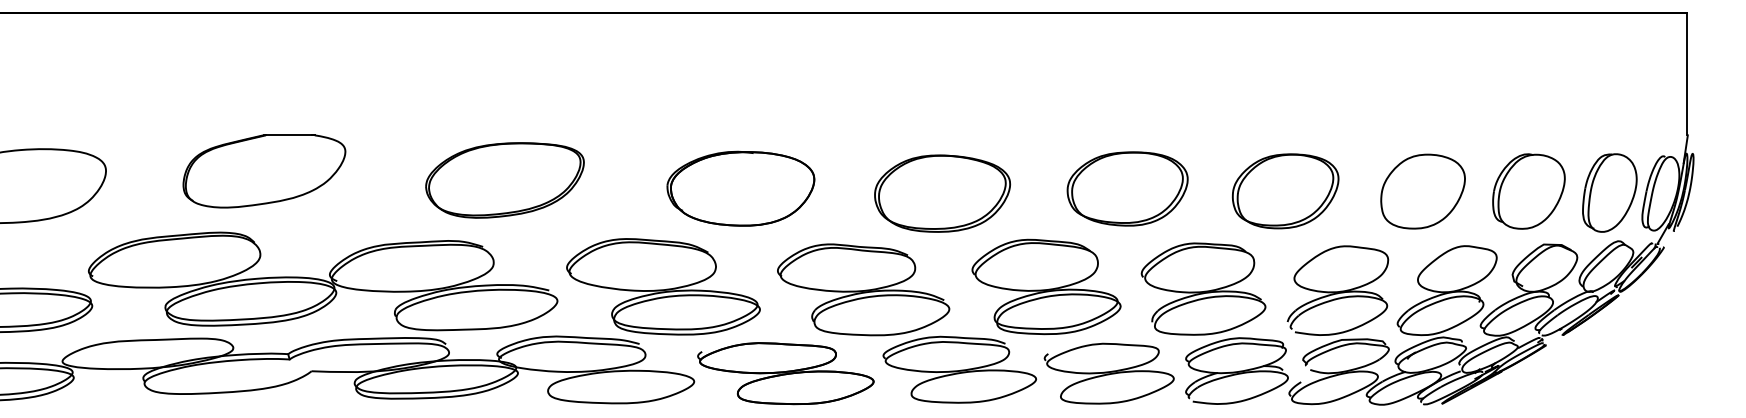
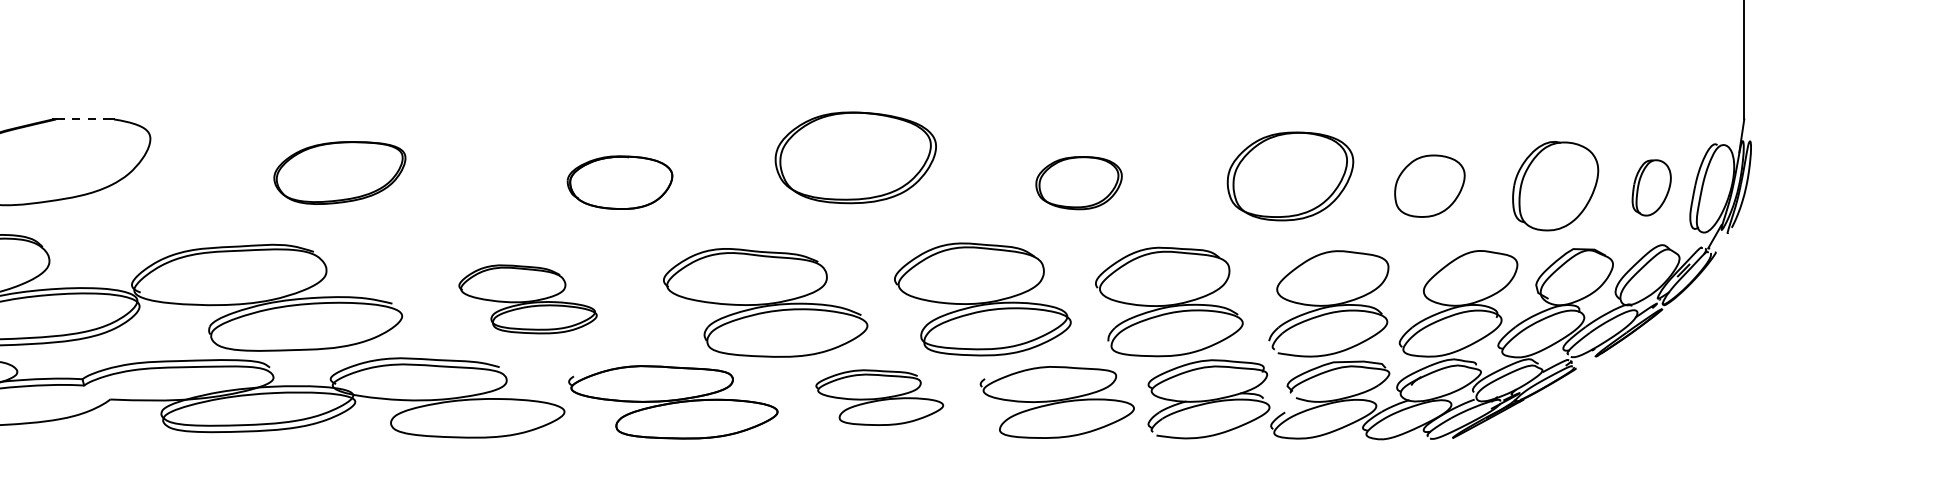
line: (291, 135) -> (86, 119), solid -> dashed
part: (504, 180) -> (339, 173), size x0.7
part: (740, 188) -> (619, 182), size x0.6
part: (1127, 188) -> (1078, 182), size x0.6
part: (1285, 191) -> (1290, 176), moved
part: (1422, 191) -> (1429, 186), size x0.7
part: (1609, 192) -> (1651, 187), size x0.6
part: (942, 193) -> (855, 157), moved
part: (663, 286) -> (528, 298), size x0.6
part: (959, 369) -> (879, 397), size x0.7

